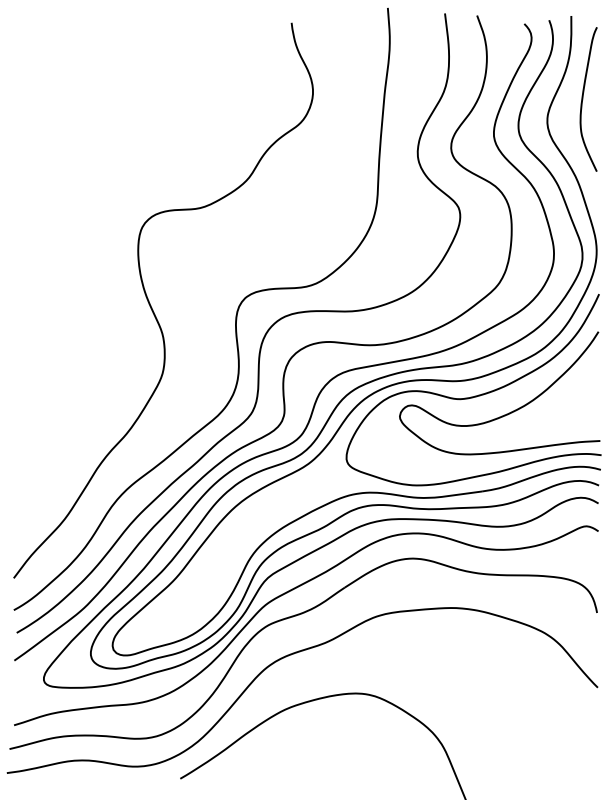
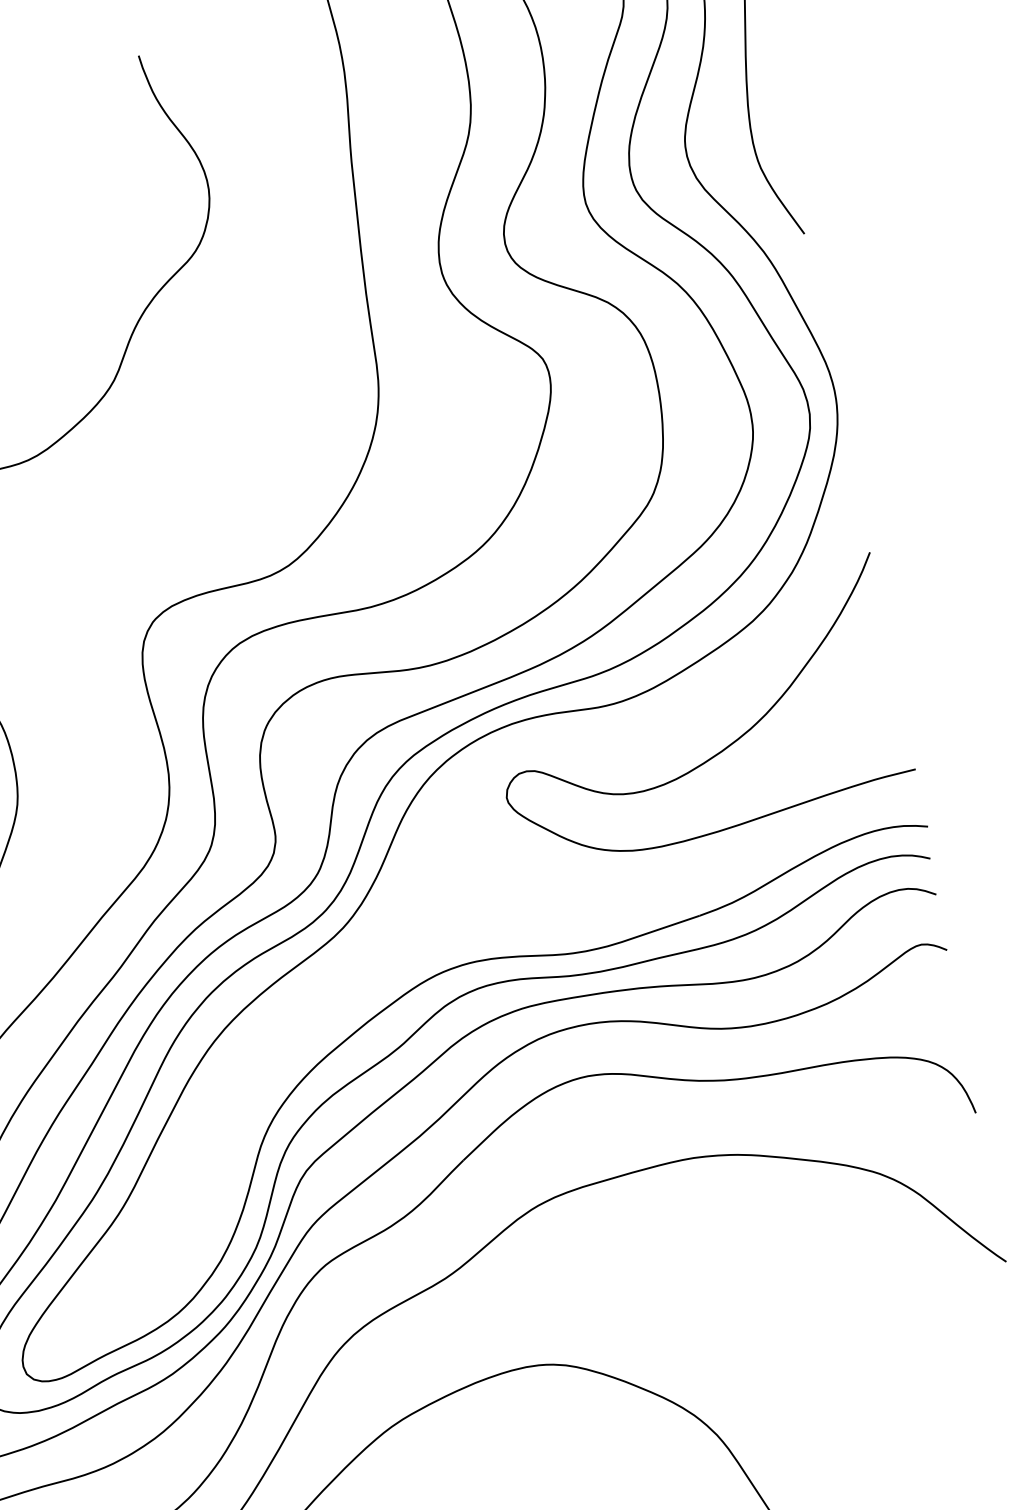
curve: (475, 395) -> (649, 727), removed

